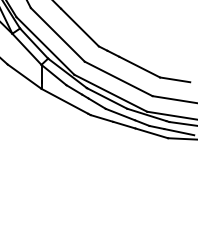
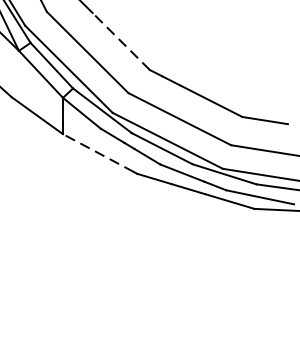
line: (79, 27) -> (120, 41), solid -> dashed
line: (64, 101) -> (97, 153), solid -> dashed

